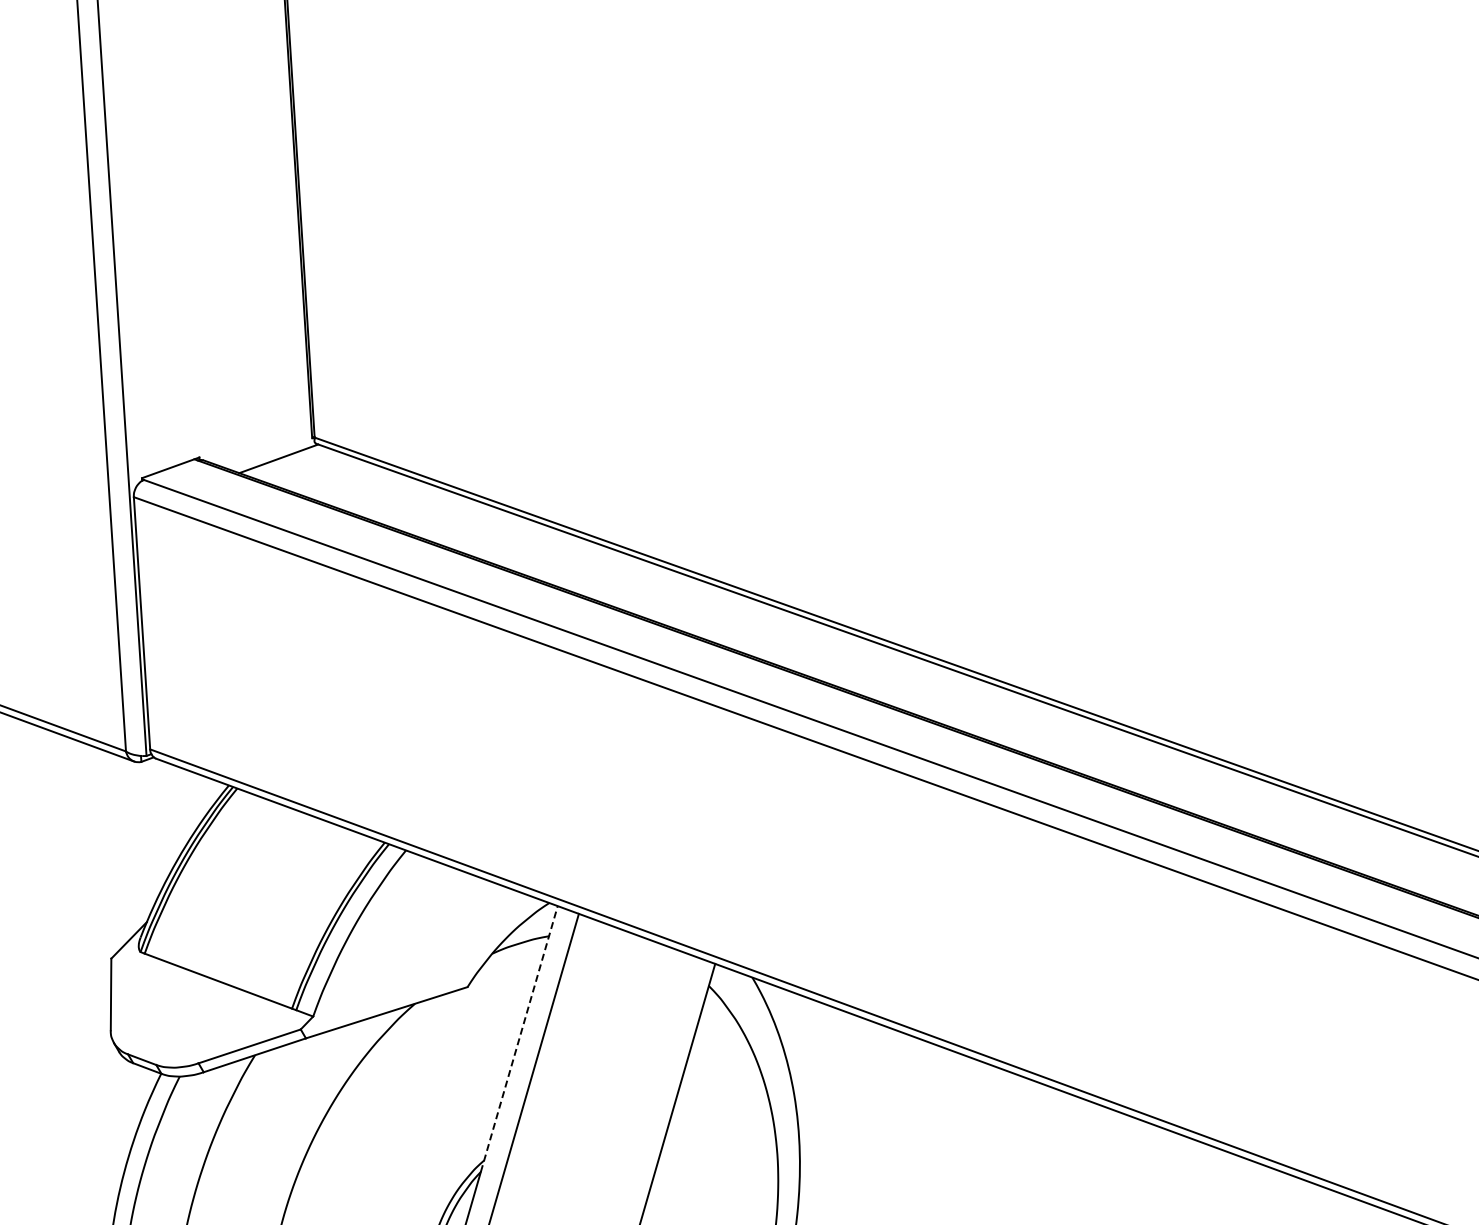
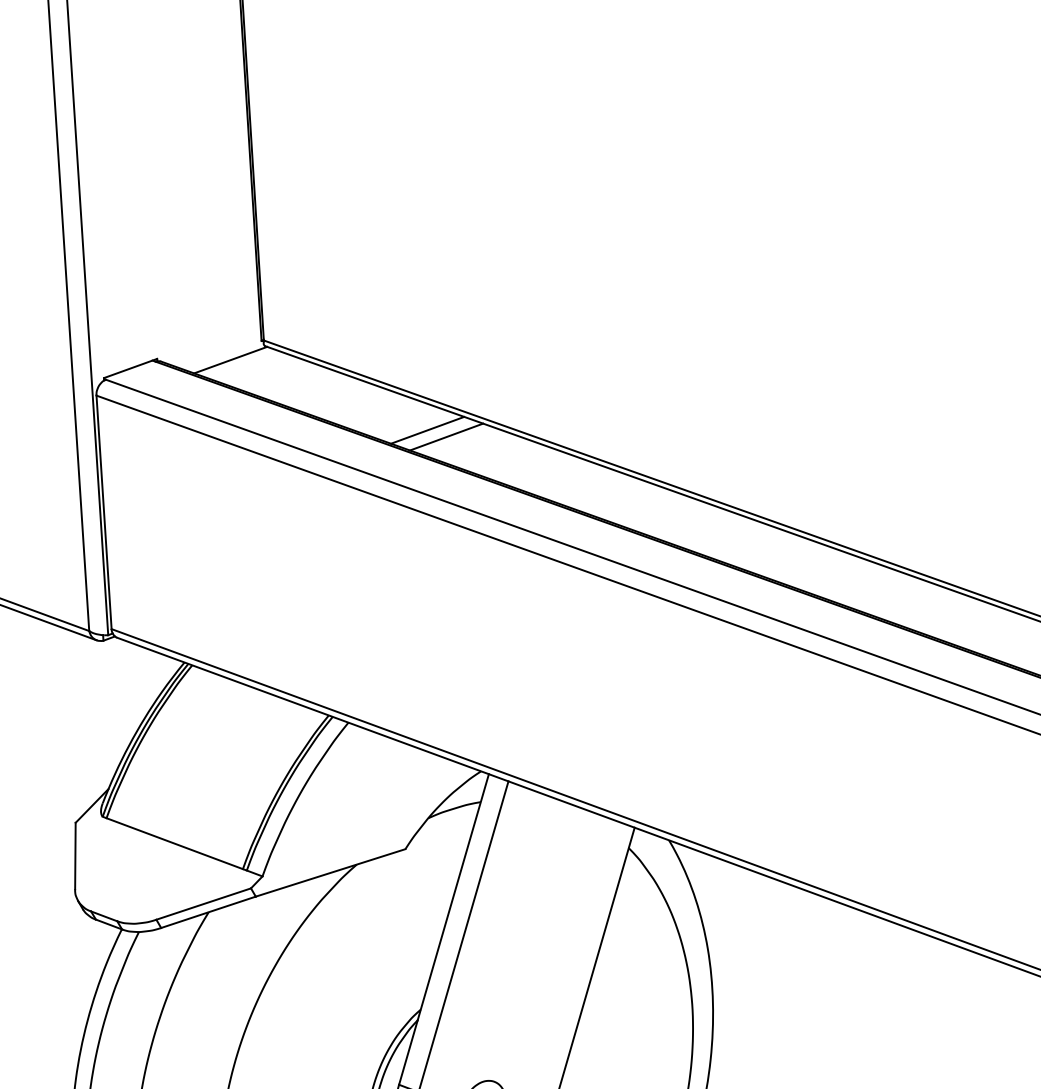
line: (491, 534) -> (427, 430), added
line: (511, 541) -> (446, 436), added
line: (519, 1038) -> (453, 896), dashed -> solid

